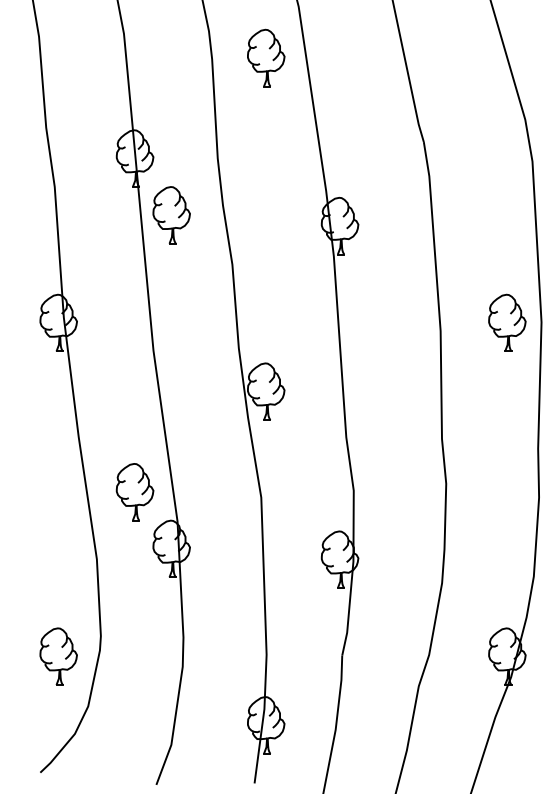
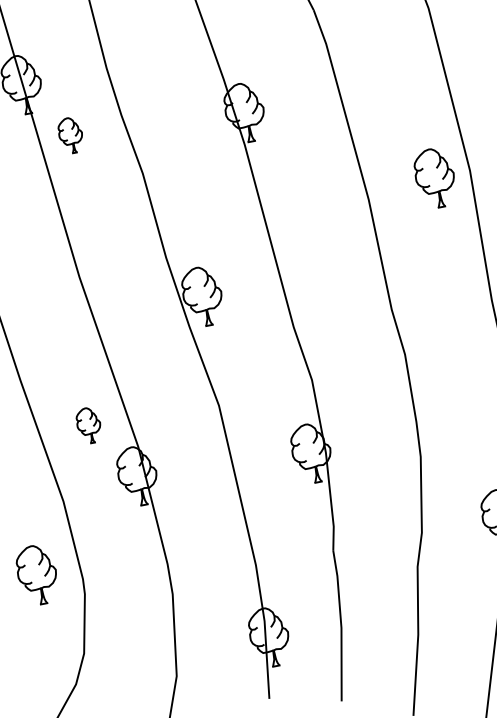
part: (171, 215) -> (70, 135), size x0.6
part: (134, 492) -> (88, 425), size x0.6
part: (58, 656) -> (37, 574), moved

